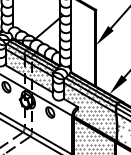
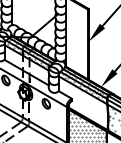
hatch: (29, 70) -> (27, 65), removed
hatch: (90, 110) -> (83, 102), removed

